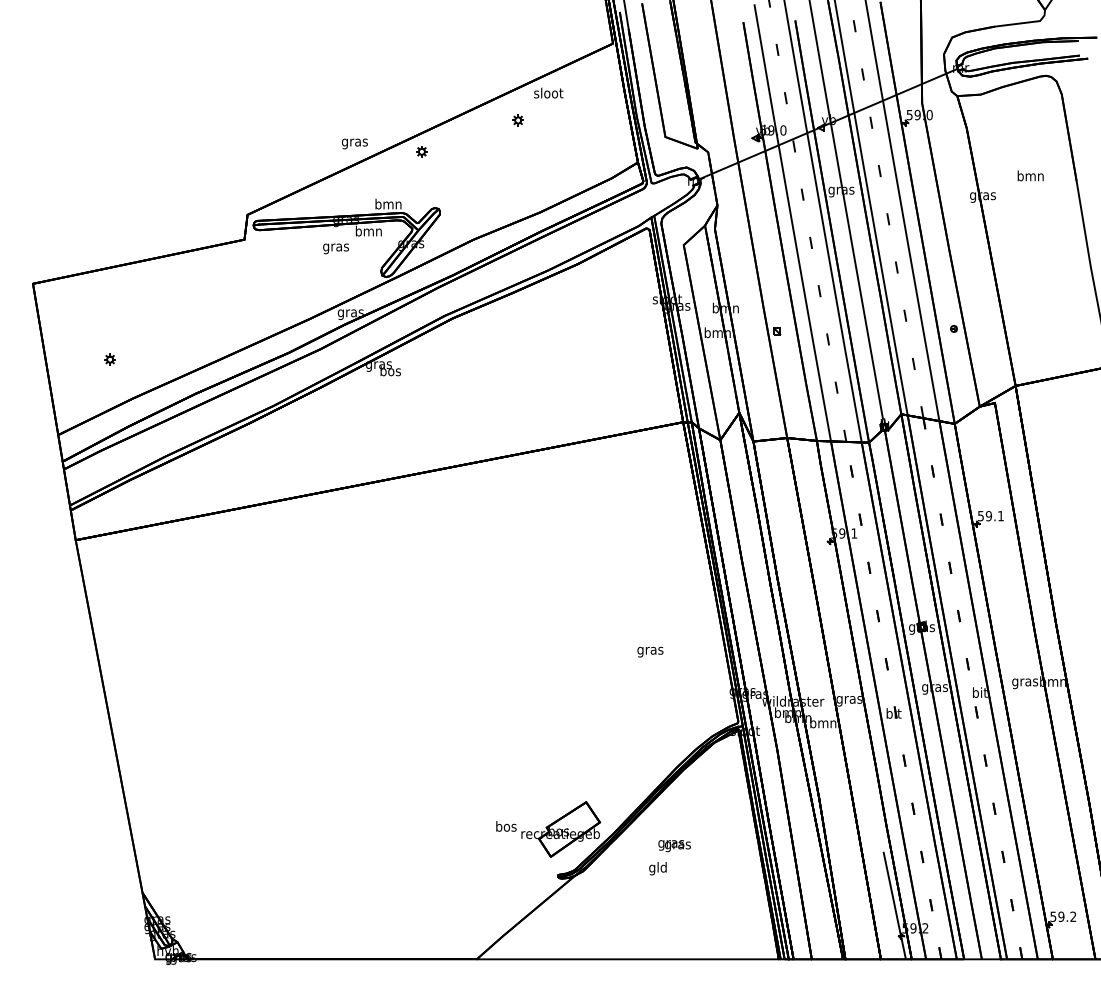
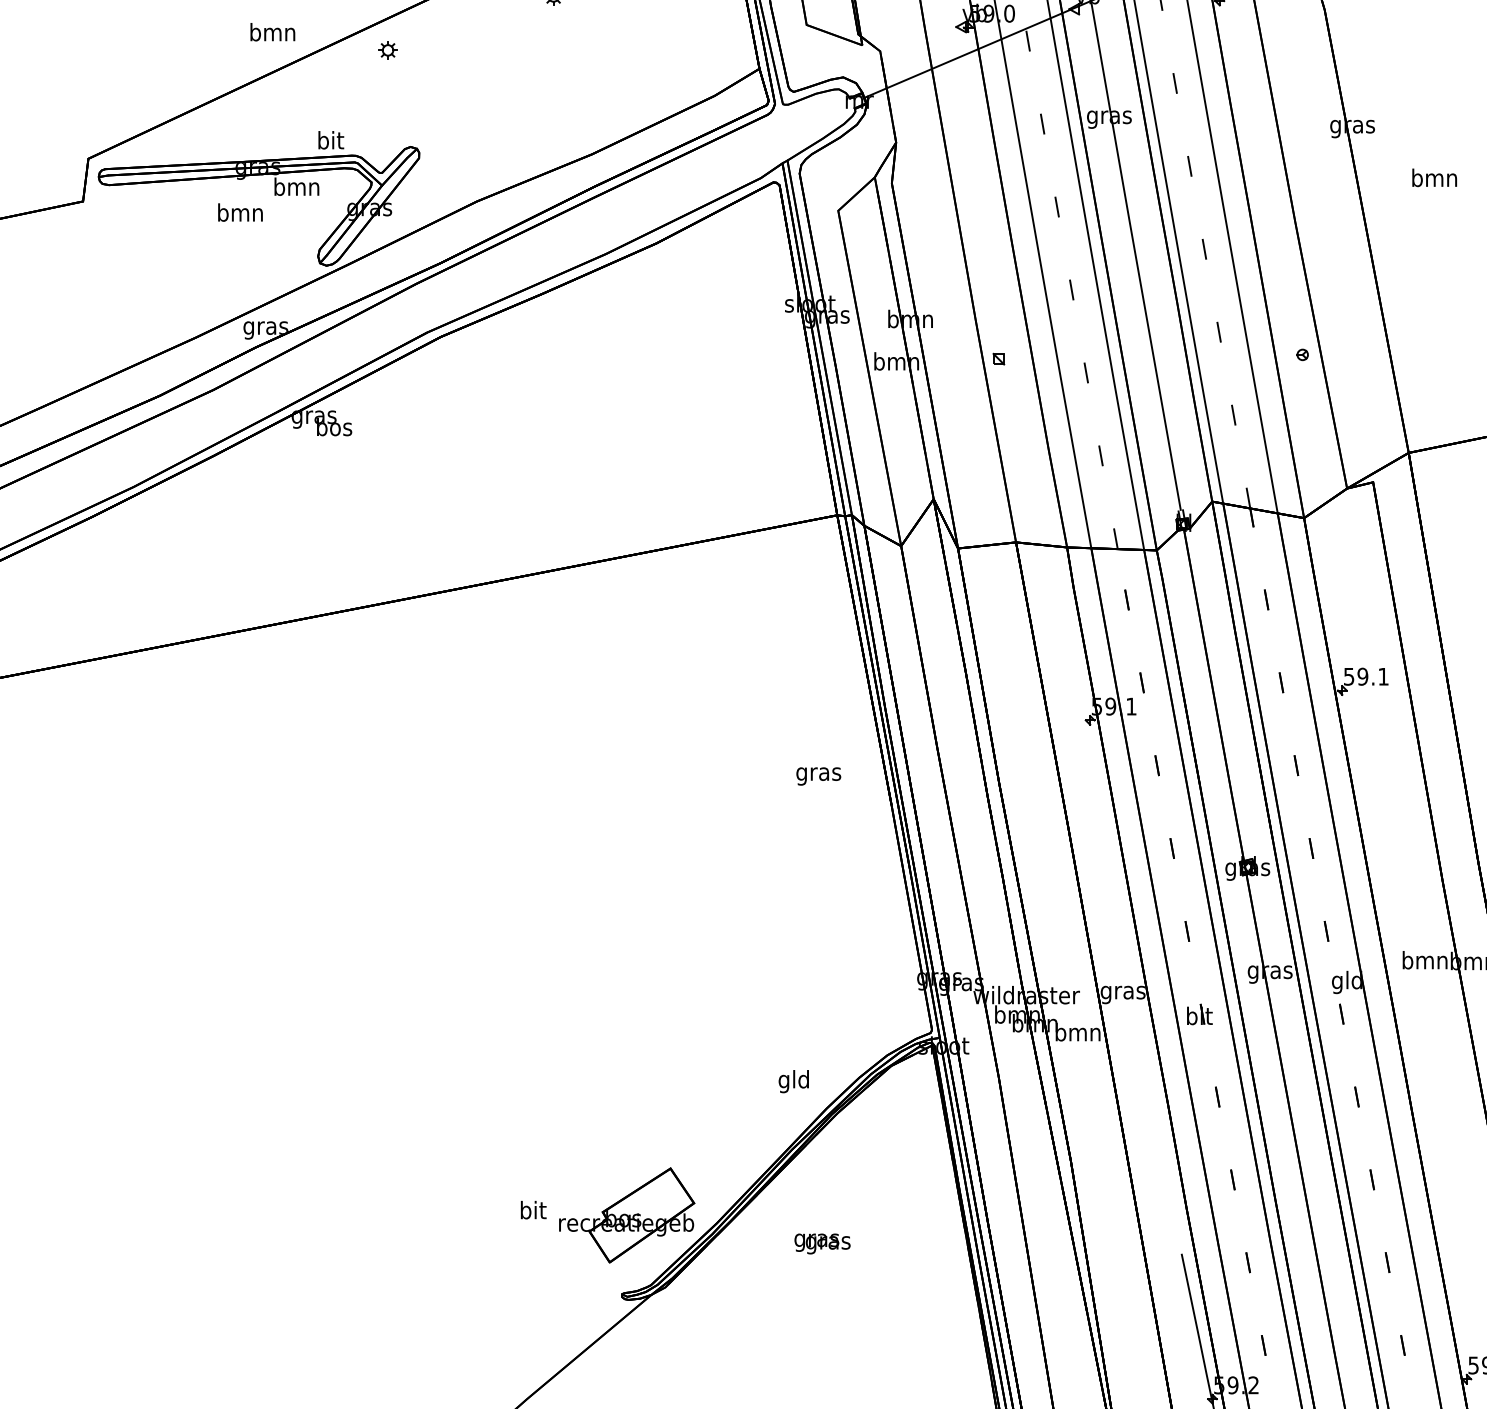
text: (354, 142) -> (272, 34), gras -> bmn
text: (1030, 175) -> (1434, 177), moved
text: (388, 203) -> (330, 139), bmn -> bit
text: (336, 247) -> (241, 214), gras -> bmn
text: (650, 651) -> (818, 775), moved
text: (1025, 682) -> (1425, 962), gras -> bmn
text: (979, 693) -> (1346, 981), bit -> gld
text: (506, 826) -> (533, 1210), bos -> bit
text: (657, 868) -> (793, 1081), moved

